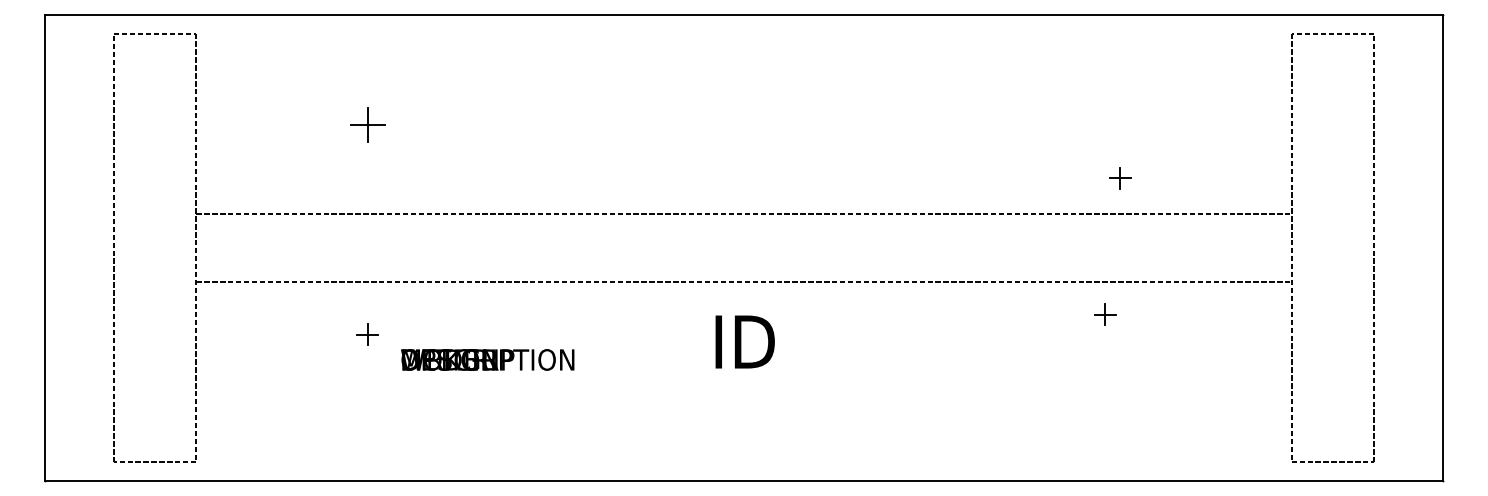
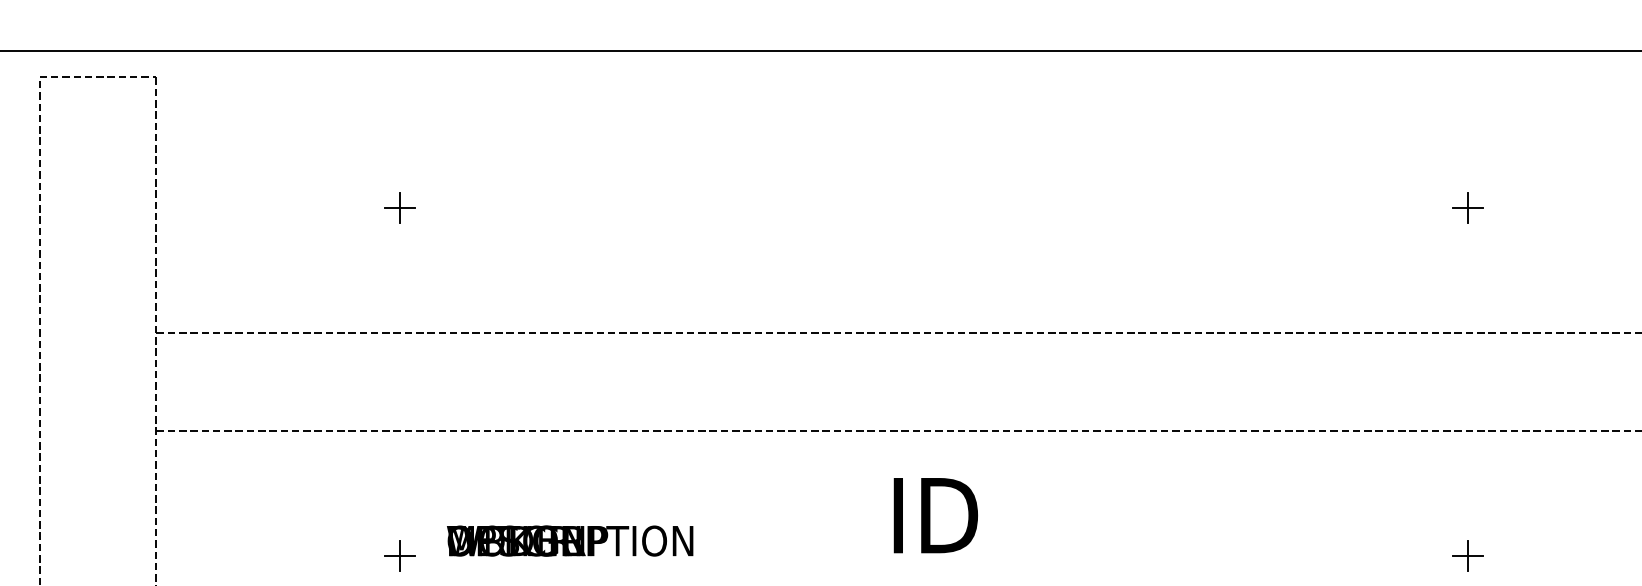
part: (367, 125) -> (399, 208), size x0.62
part: (1120, 178) -> (1468, 208), moved
part: (1105, 314) -> (1468, 556), moved
part: (367, 334) -> (399, 556), moved

